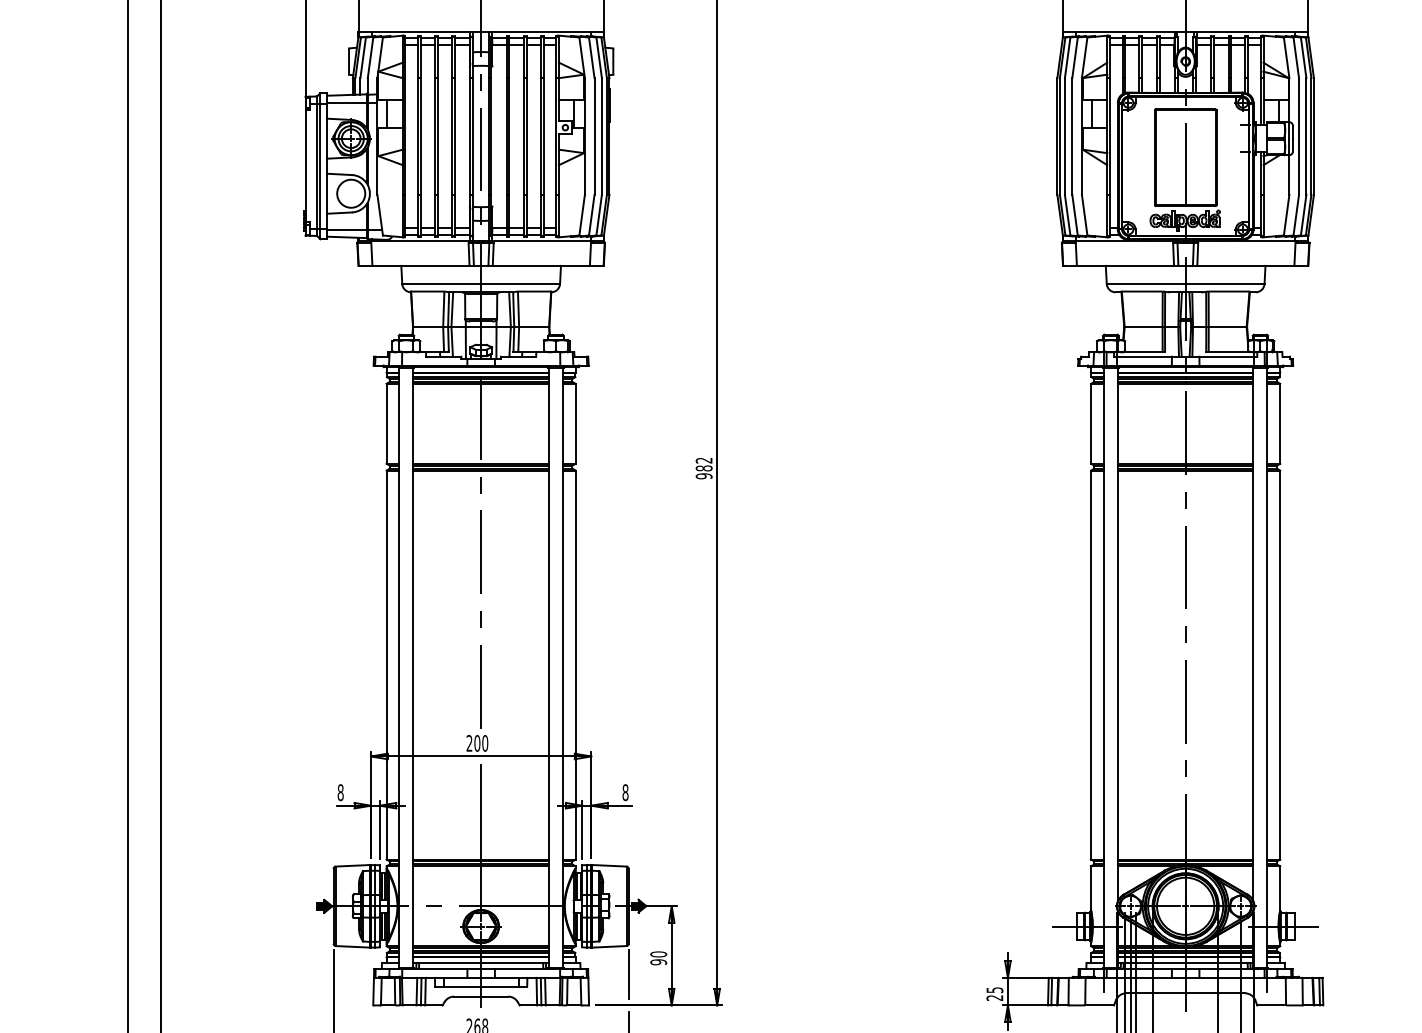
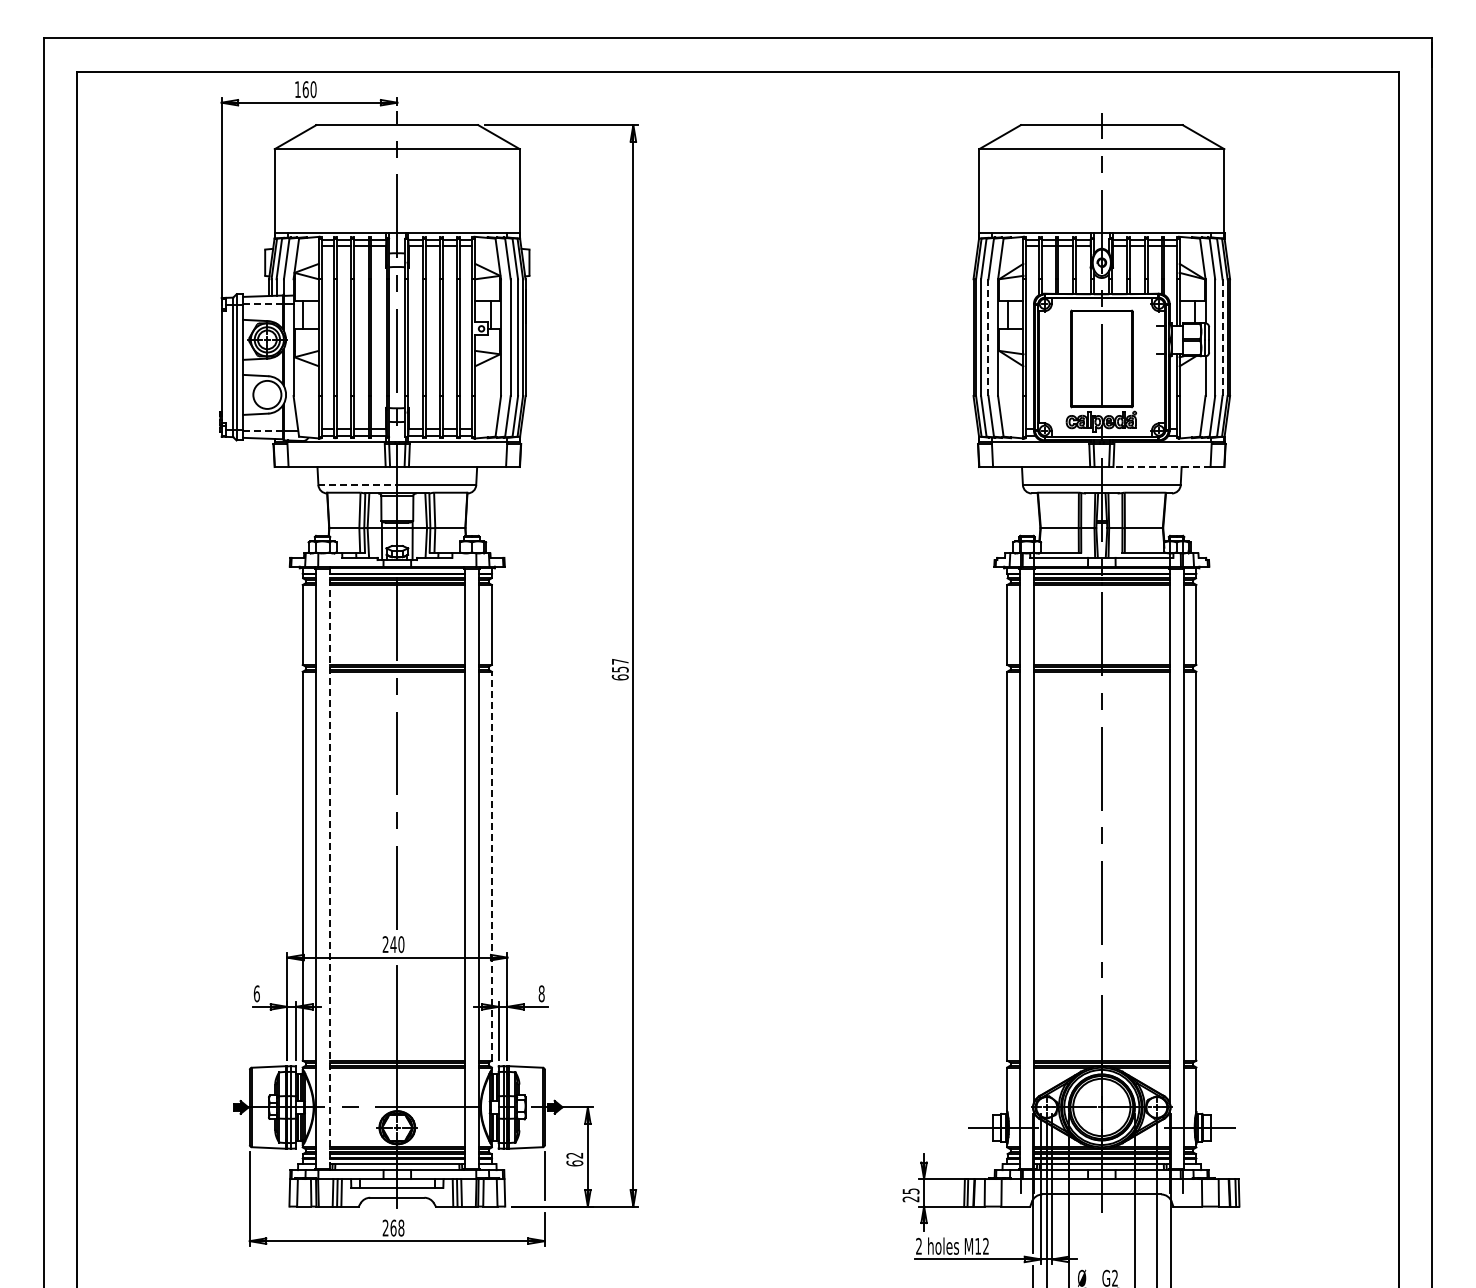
line: (346, 103) -> (262, 304), solid -> dashed
line: (1072, 136) -> (988, 337), solid -> dashed
line: (1306, 136) -> (1222, 337), solid -> dashed
line: (346, 229) -> (262, 430), solid -> dashed
line: (1246, 266) -> (1162, 467), solid -> dashed
line: (442, 284) -> (358, 485), solid -> dashed
text: (703, 468) -> (619, 669), 982 -> 657
line: (575, 664) -> (491, 865), solid -> dashed
line: (413, 667) -> (329, 868), solid -> dashed
text: (477, 743) -> (393, 944), 200 -> 240
text: (340, 792) -> (256, 993), 8 -> 6
text: (658, 958) -> (574, 1159), 90 -> 62

